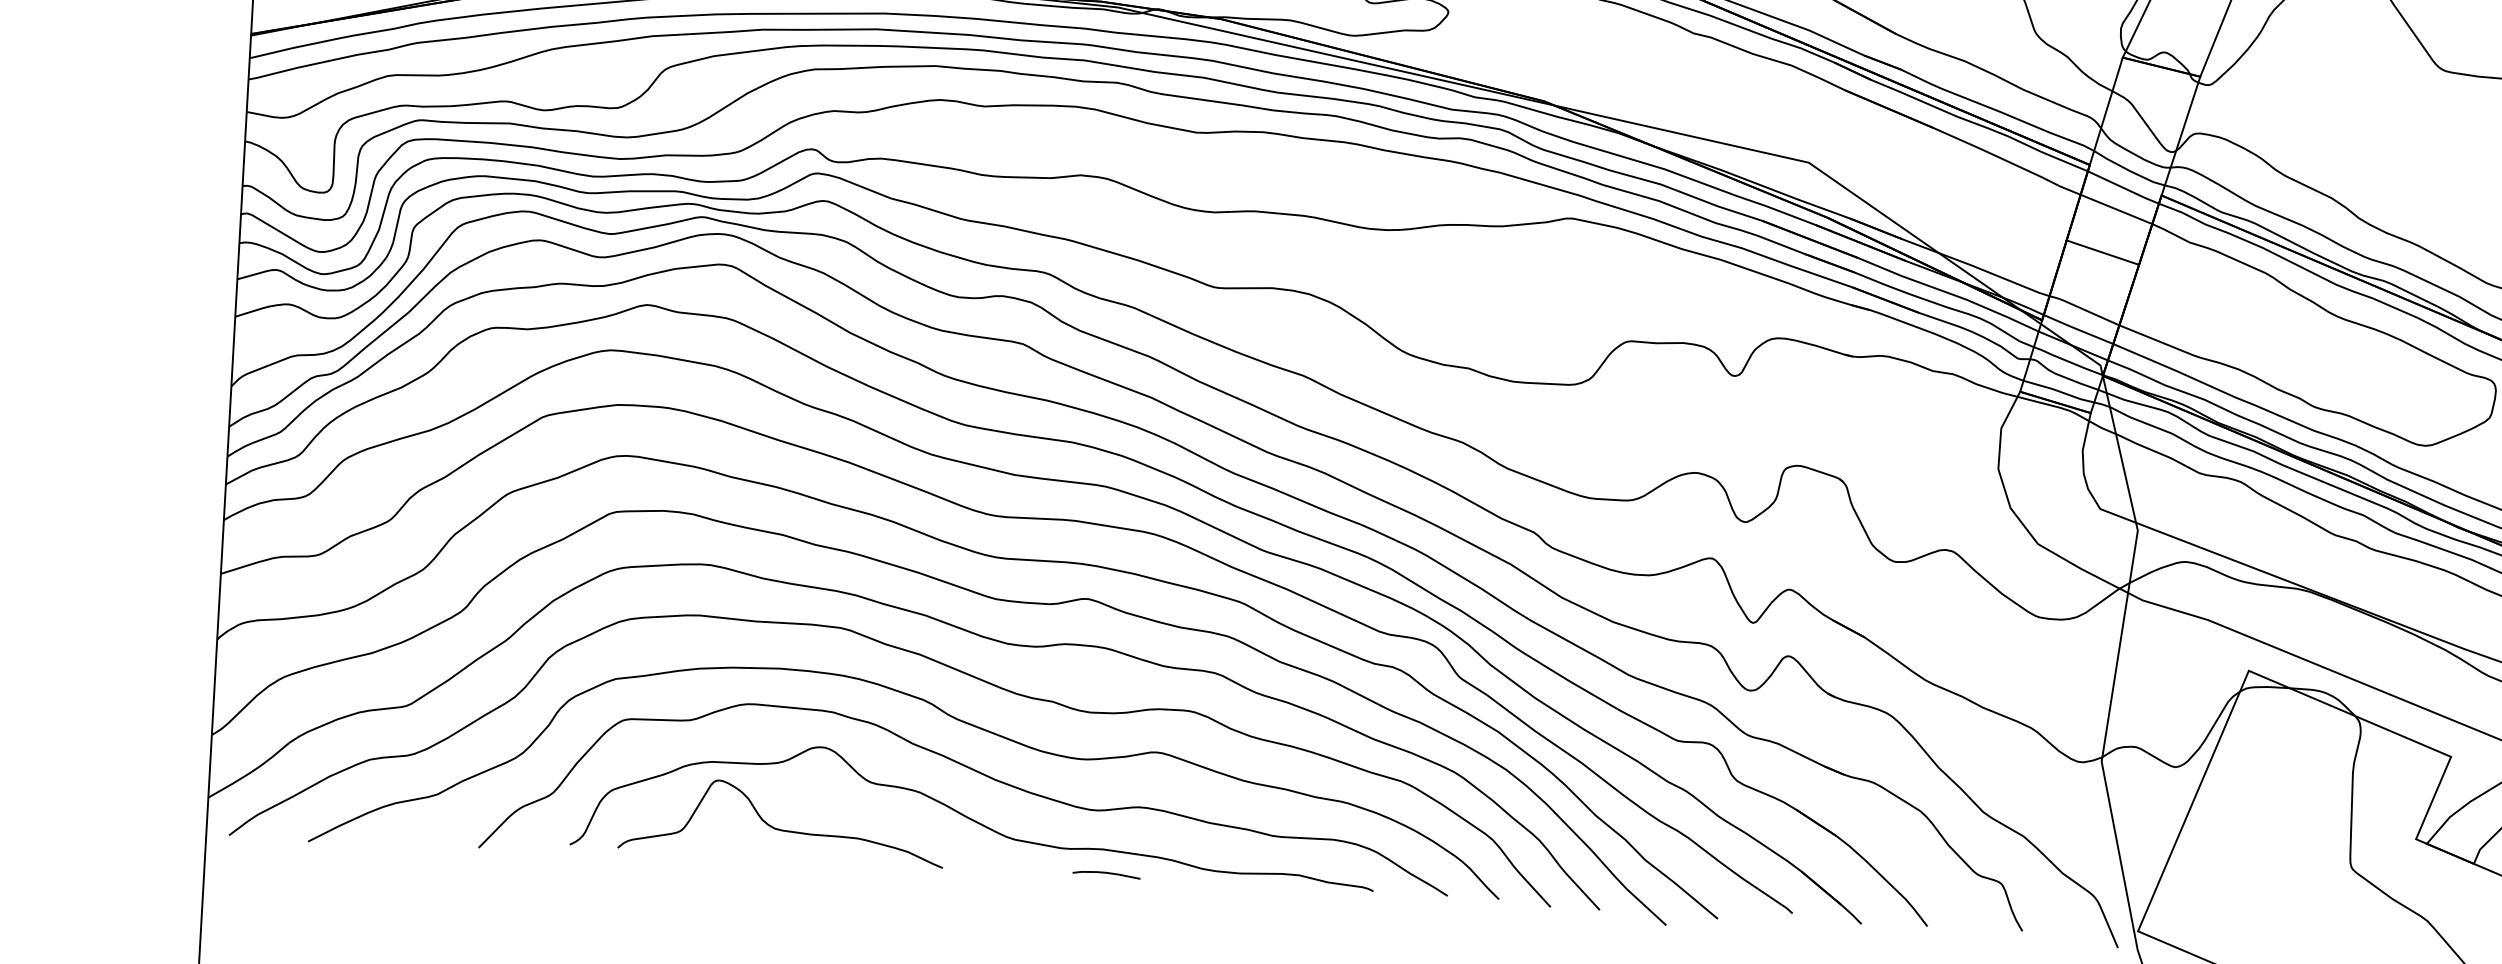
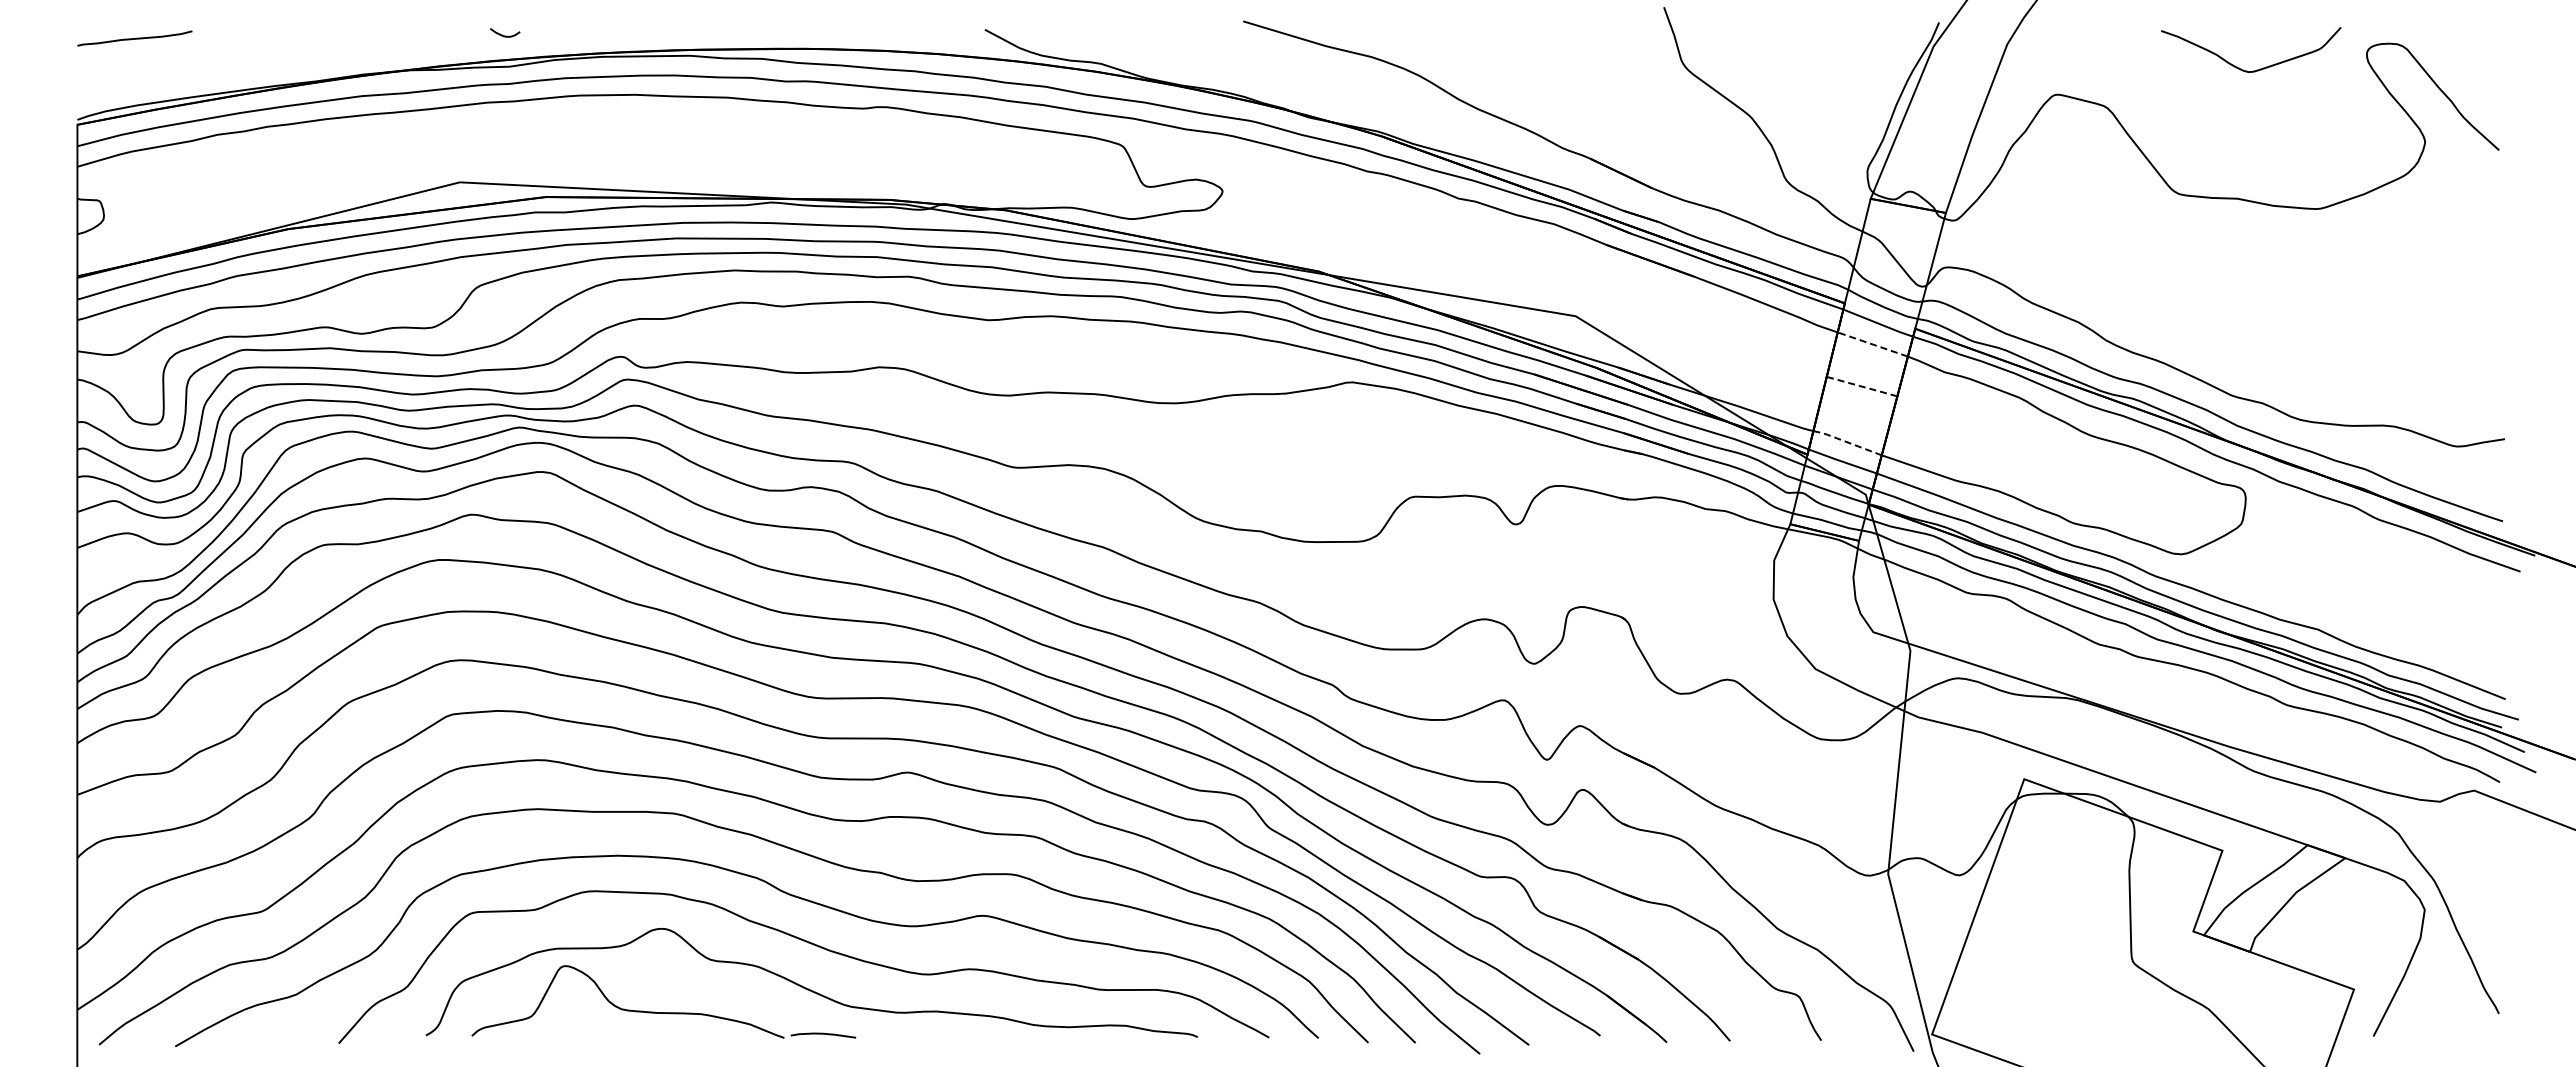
line: (2116, 209) -> (1872, 344), solid -> dashed
line: (2103, 252) -> (1862, 386), solid -> dashed
line: (2083, 309) -> (1846, 442), solid -> dashed
curve: (1106, 873) -> (823, 1034), moved

